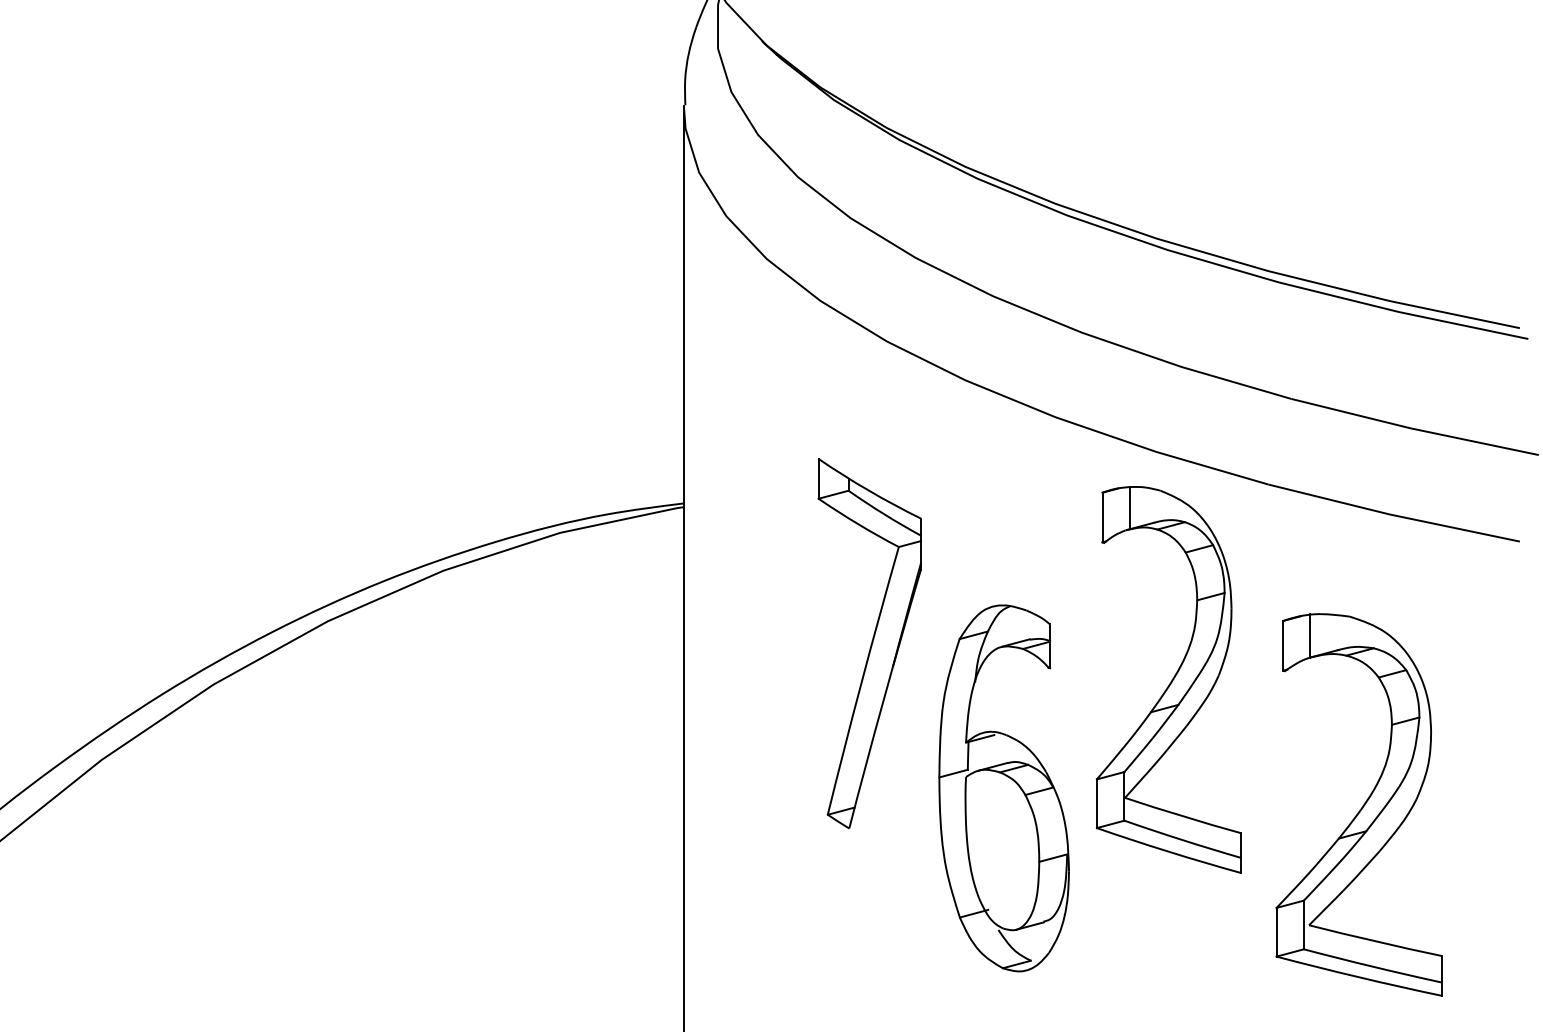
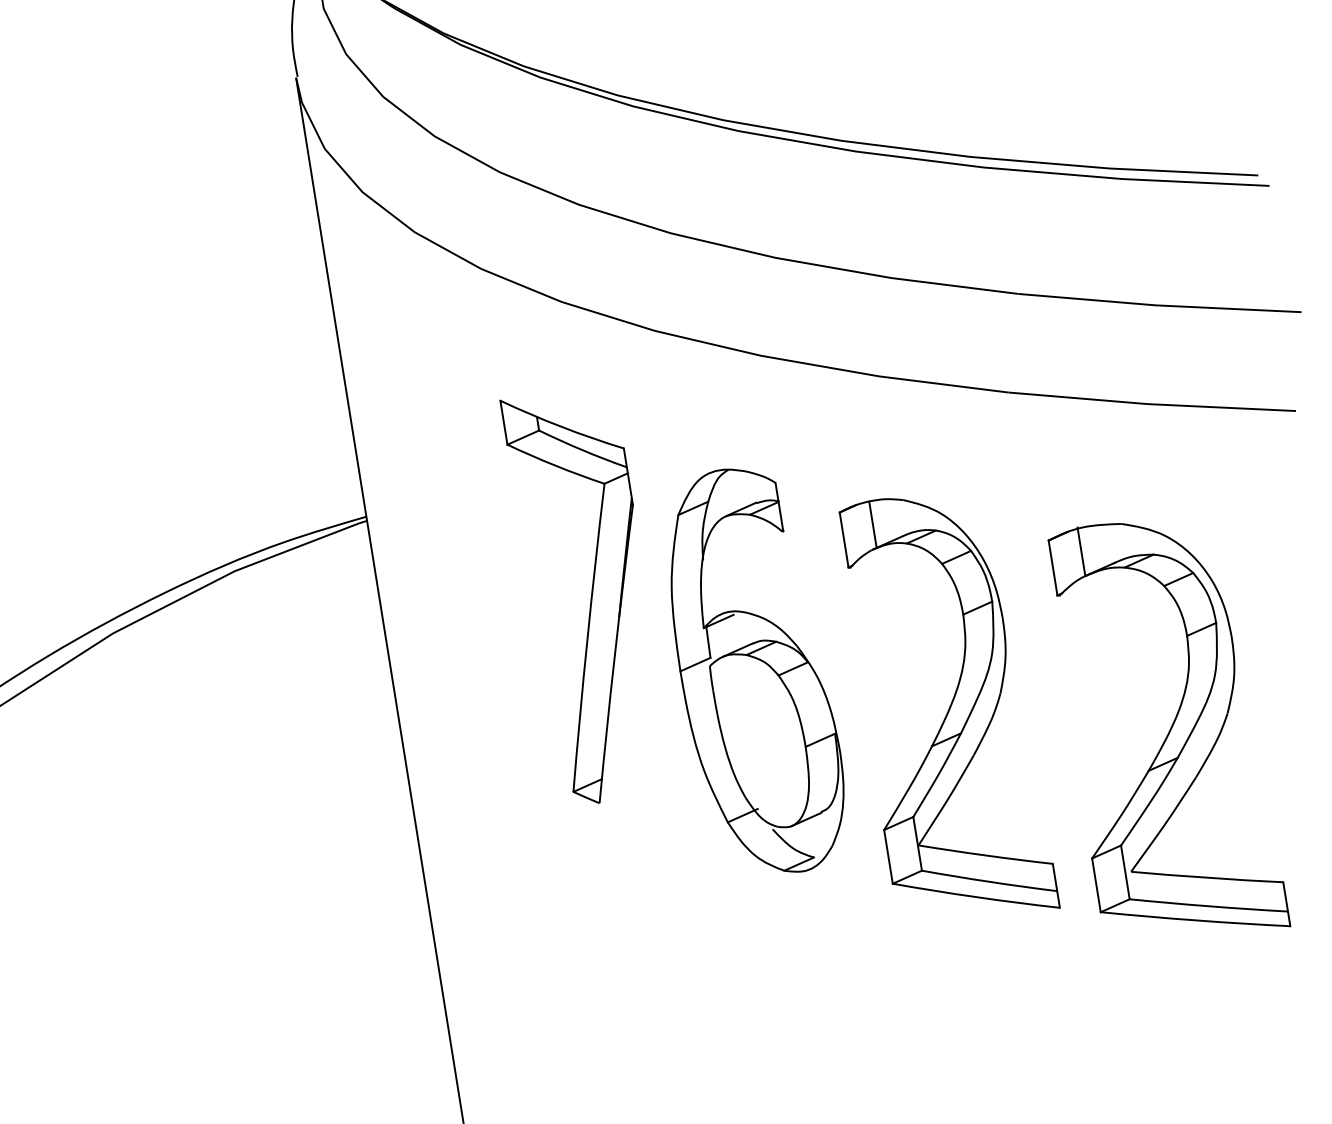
part: (869, 643) -> (589, 595), moved
part: (1168, 679) -> (945, 707), moved
part: (1003, 788) -> (753, 672), moved

